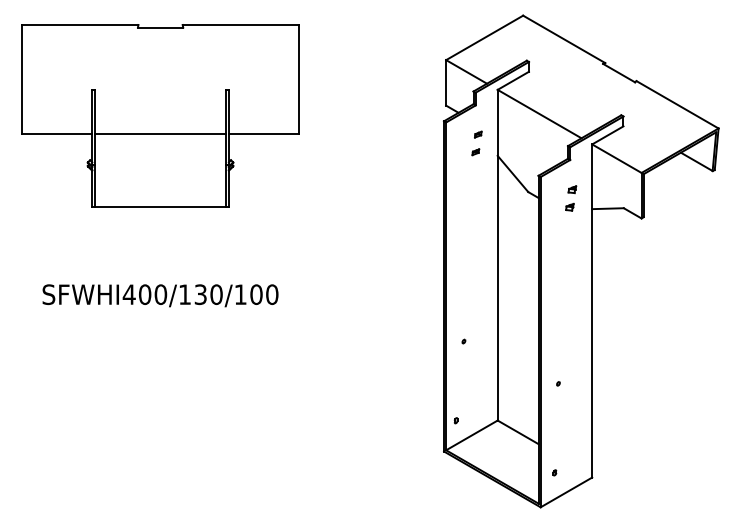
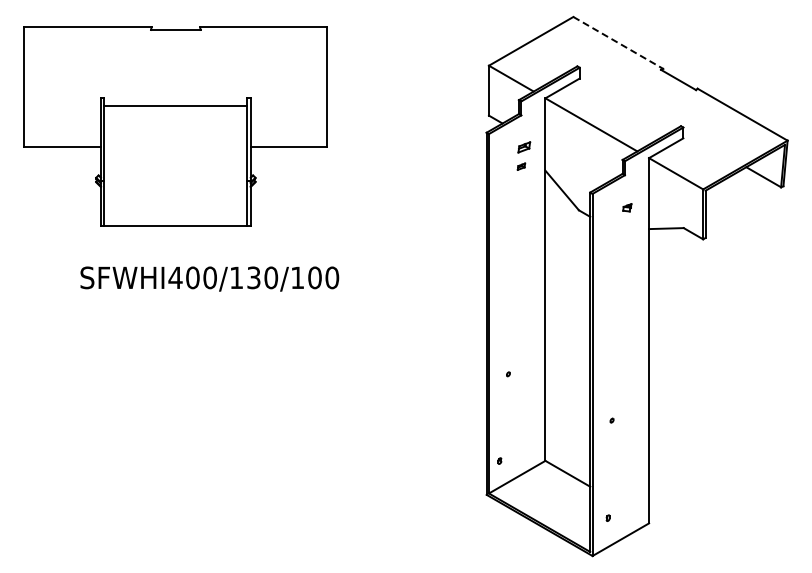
line: (564, 38) -> (618, 42), solid -> dashed
line: (160, 133) -> (175, 105), moved
part: (477, 134) -> (523, 147), size x1.6
part: (569, 206) -> (624, 226), removed
text: (160, 295) -> (209, 278), moved

